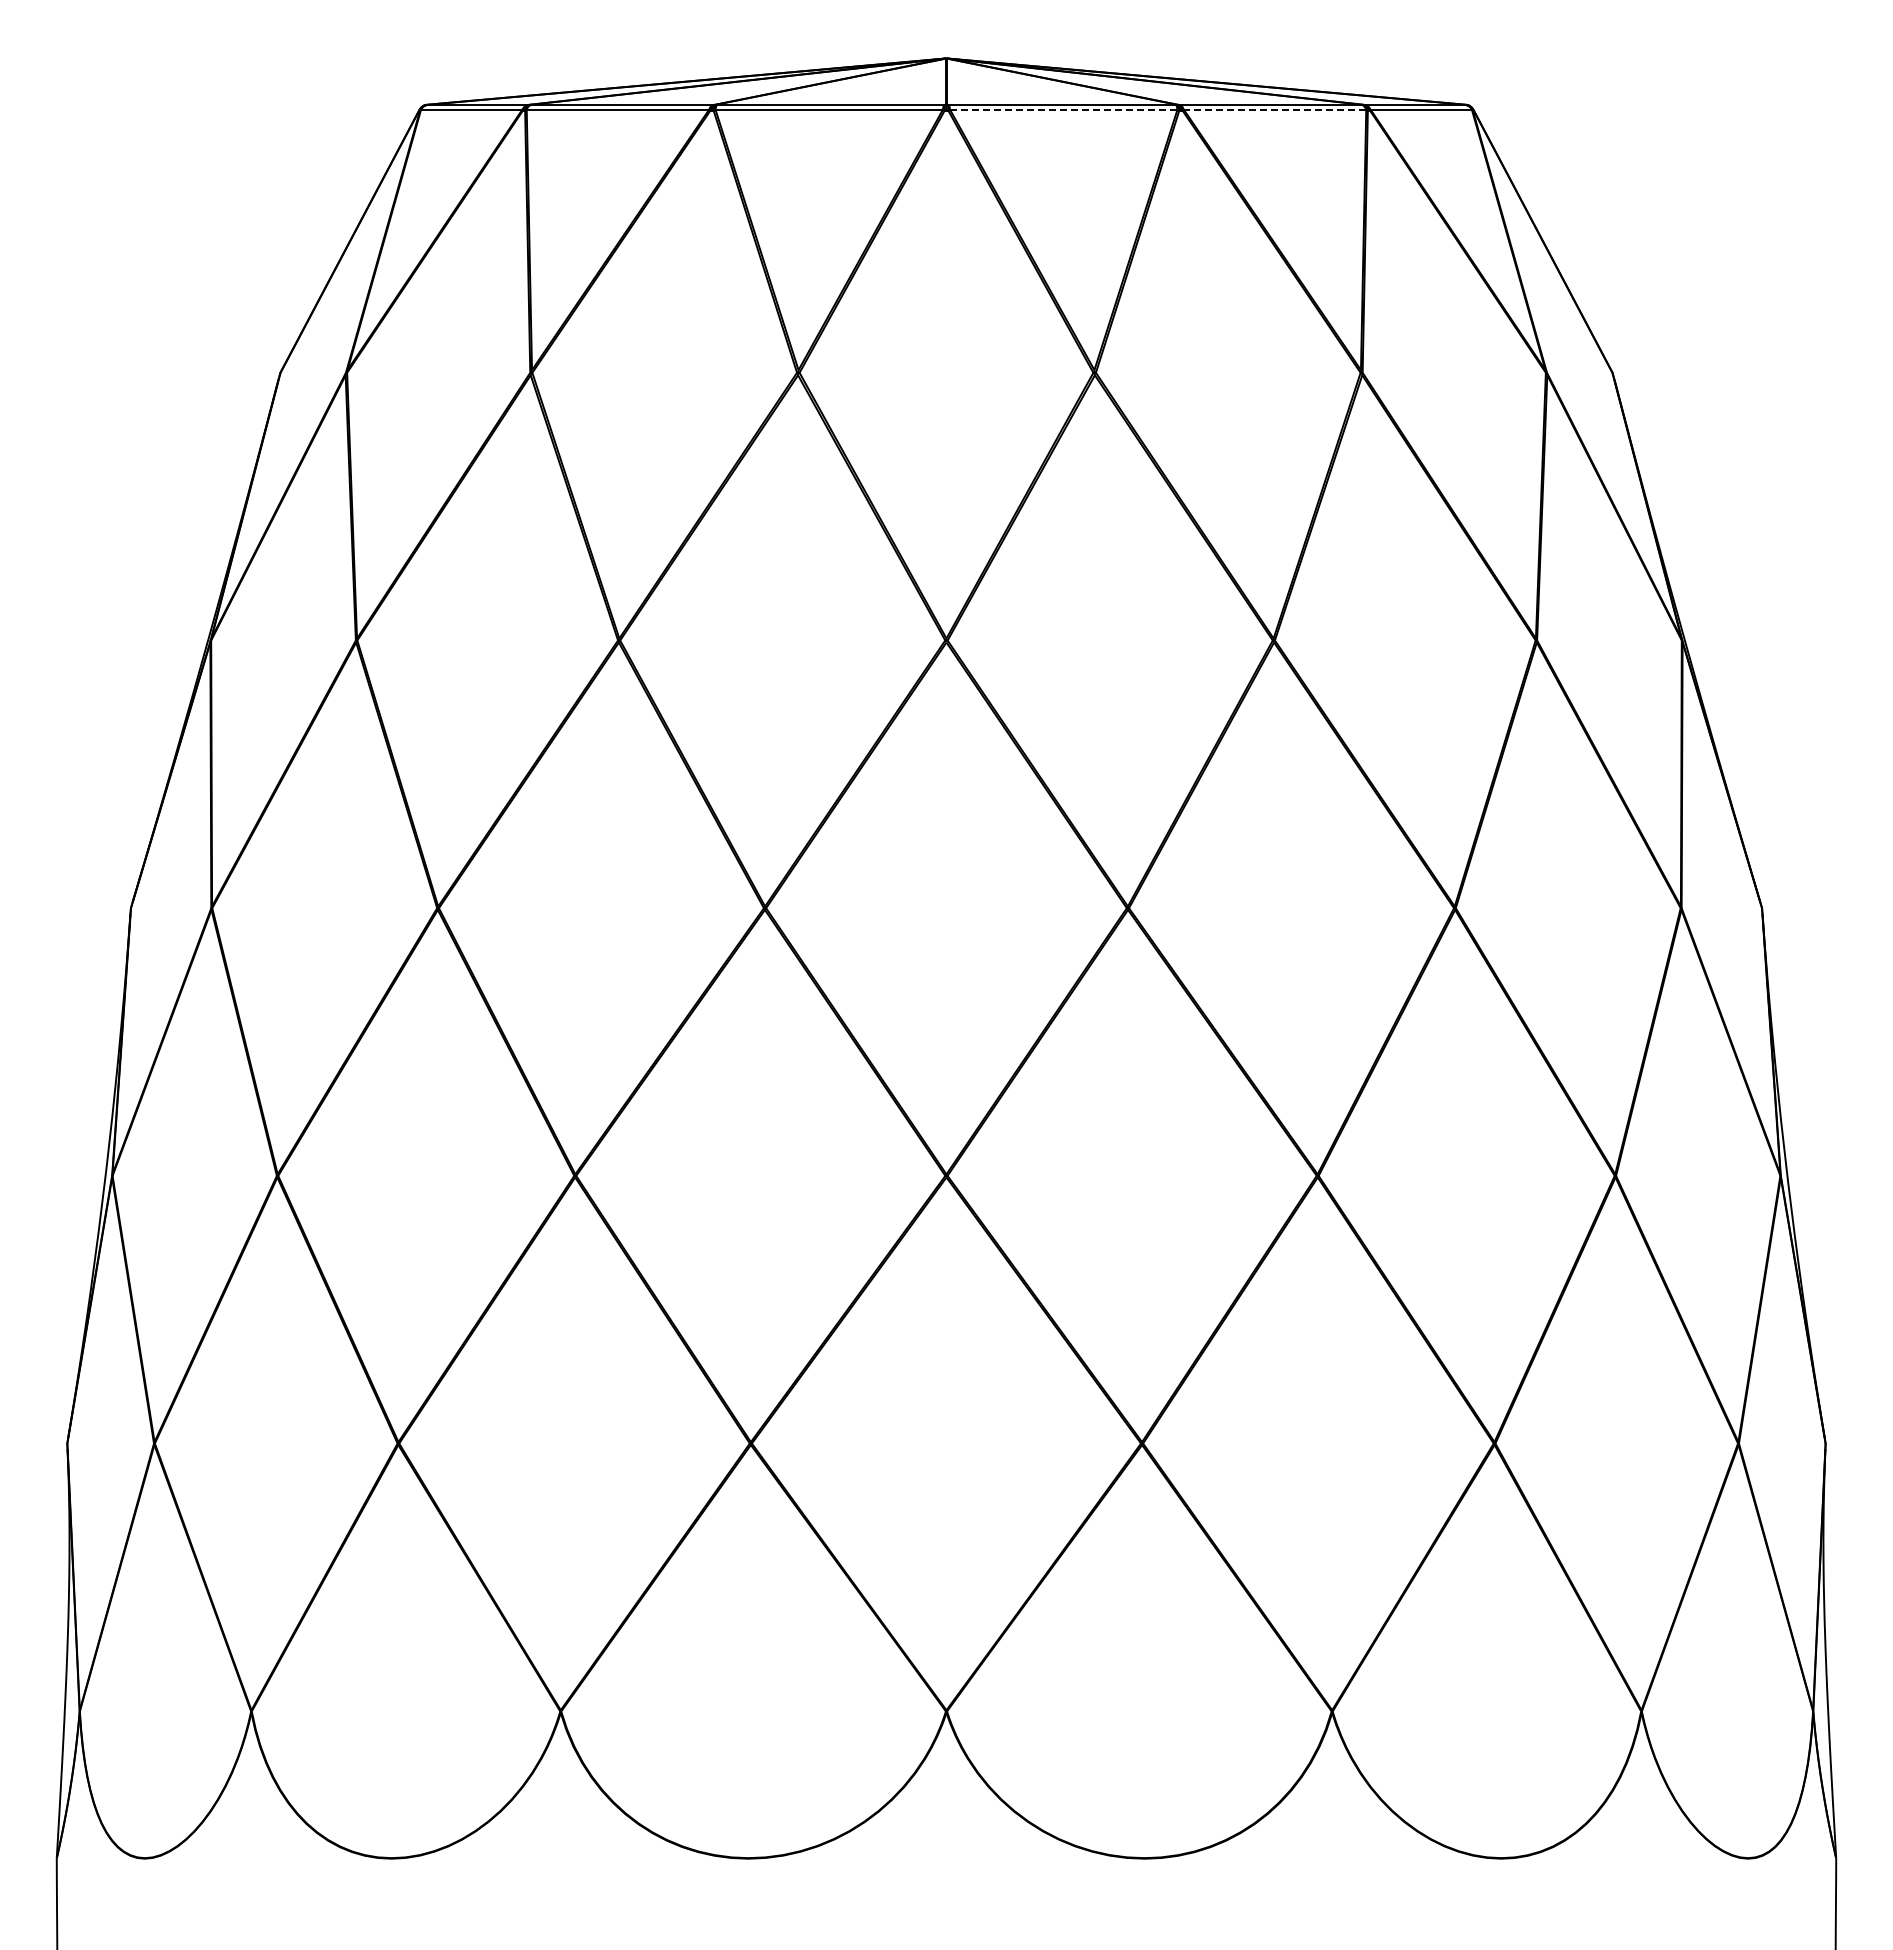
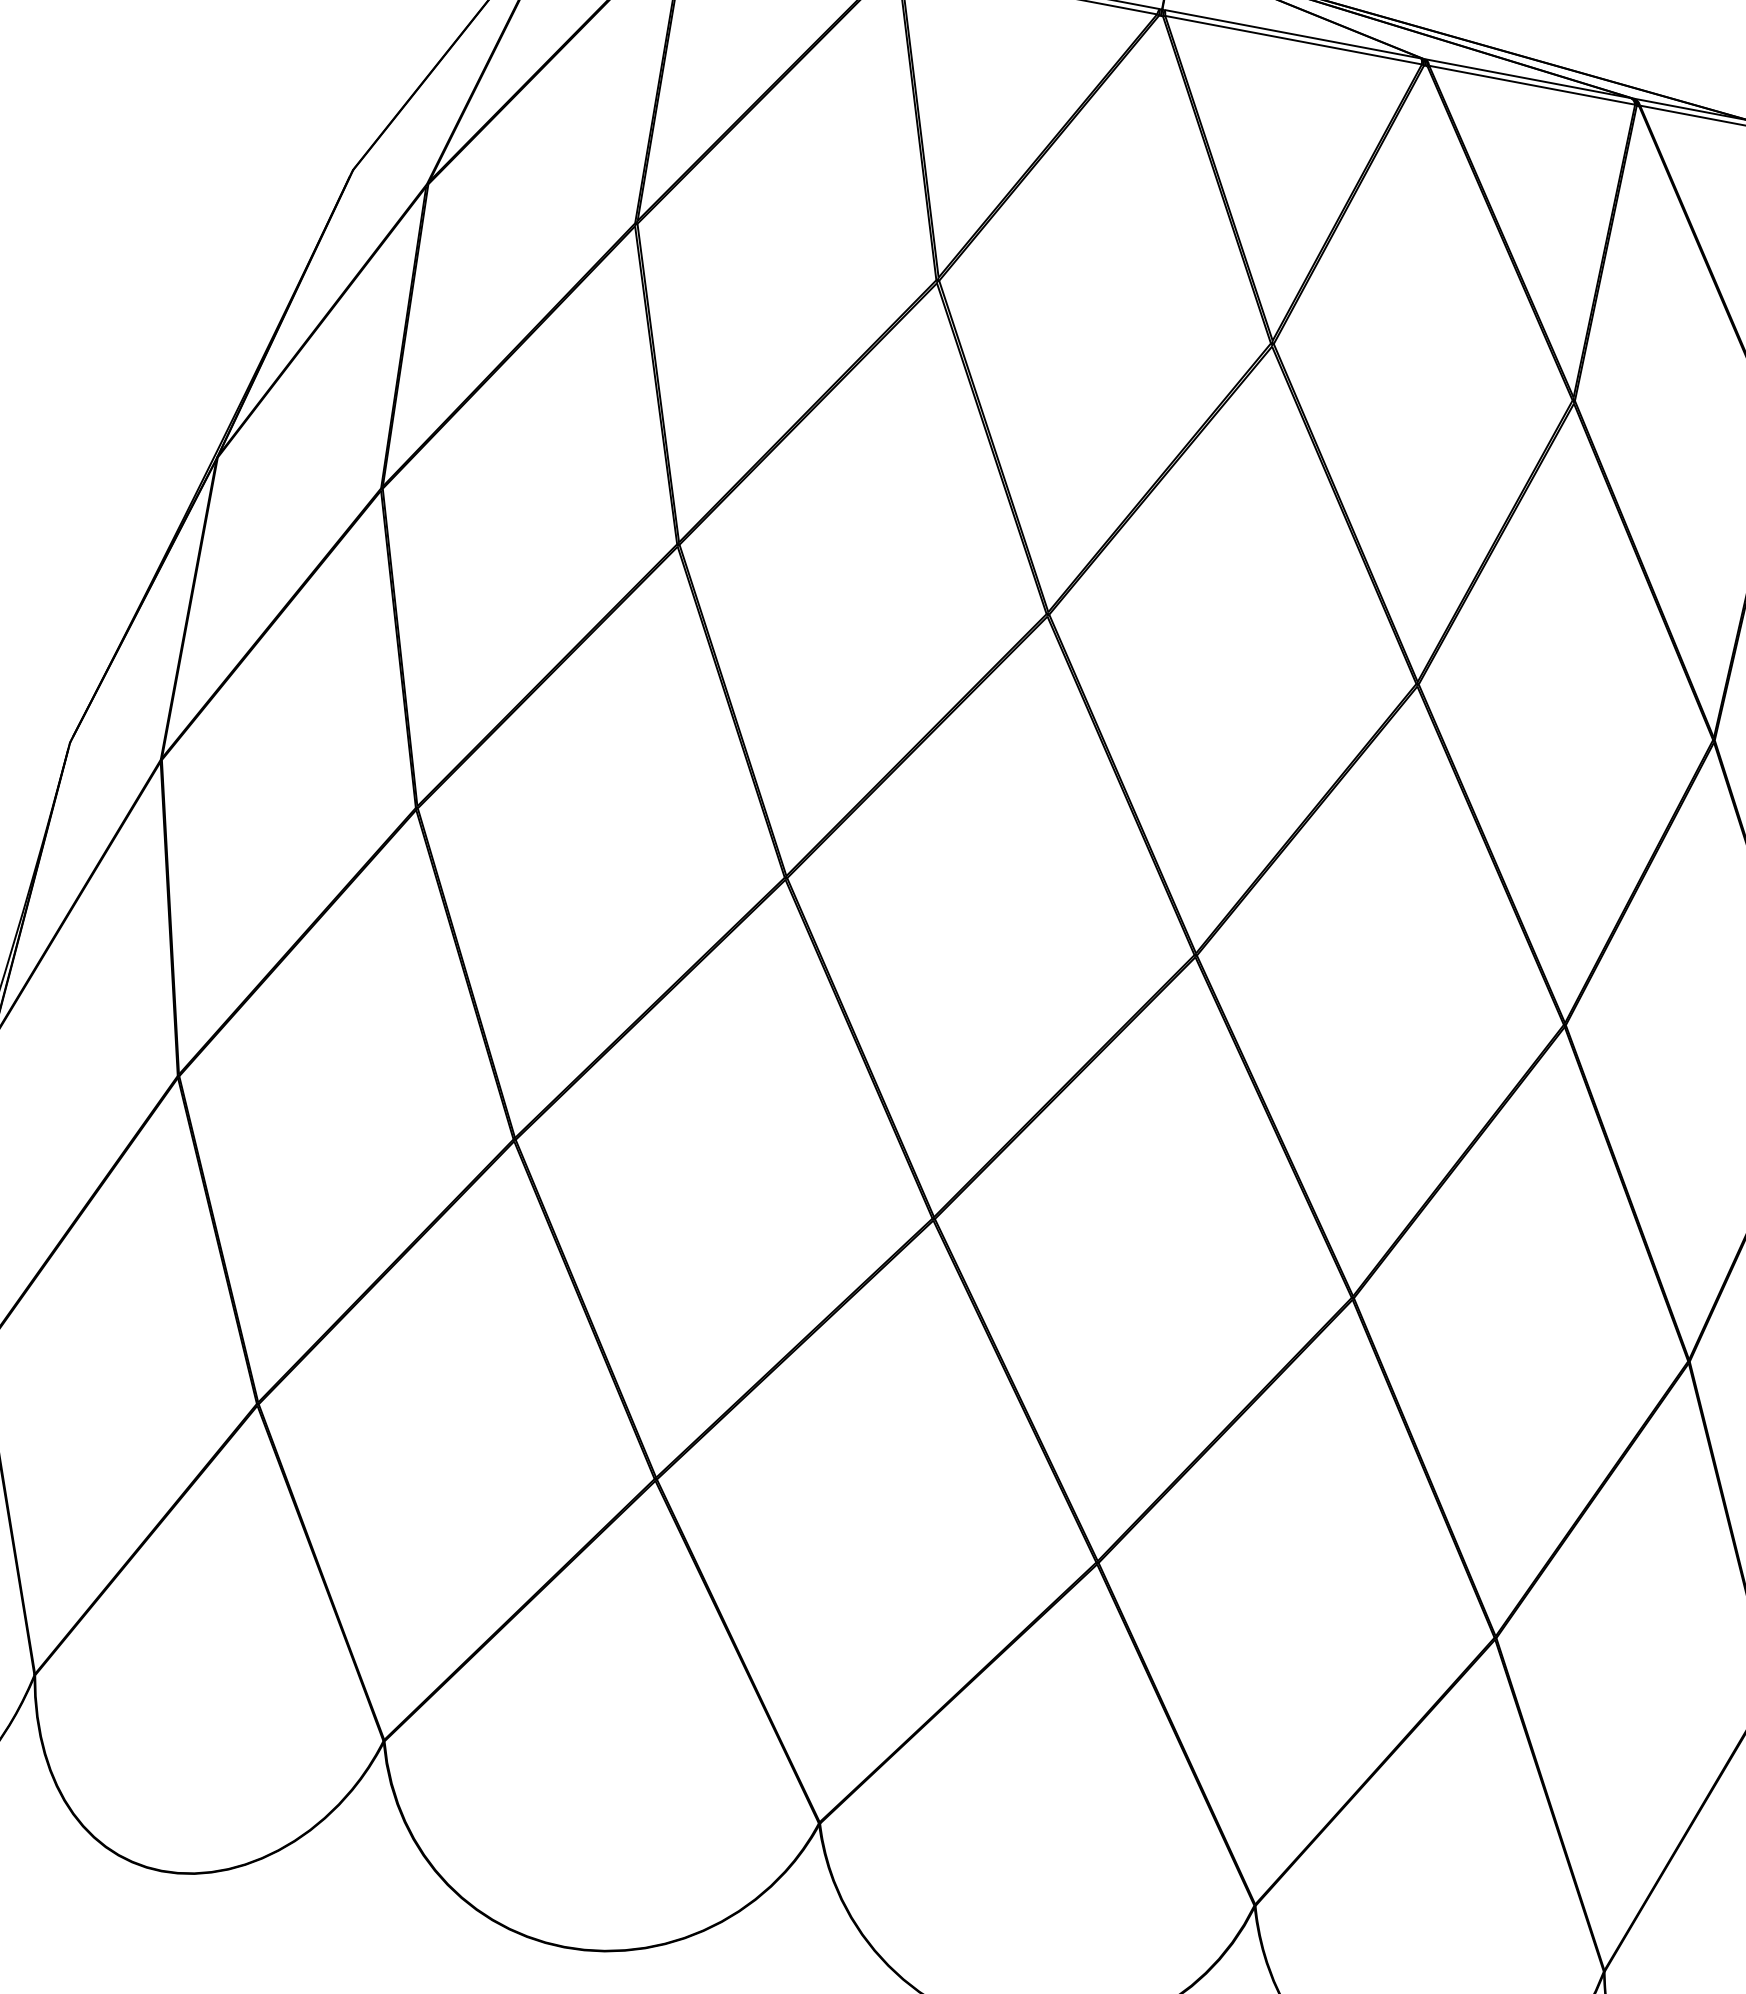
line: (1063, 109) -> (1293, 39), dashed -> solid
line: (1274, 109) -> (1531, 84), dashed -> solid

